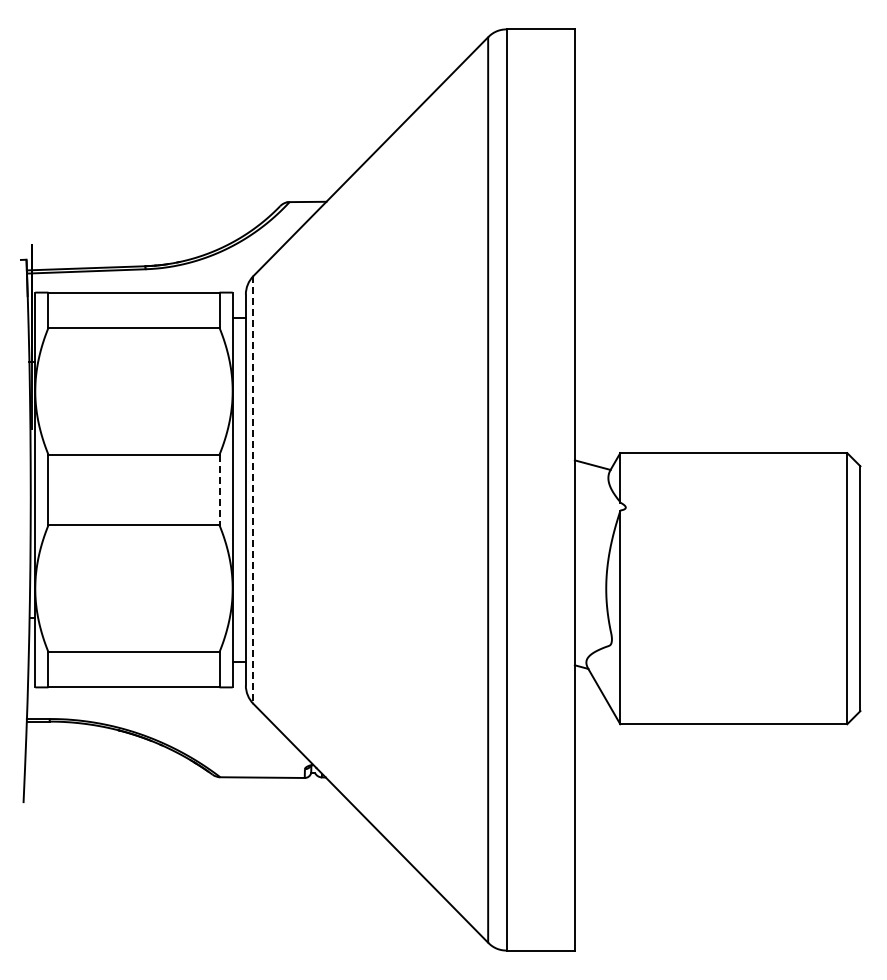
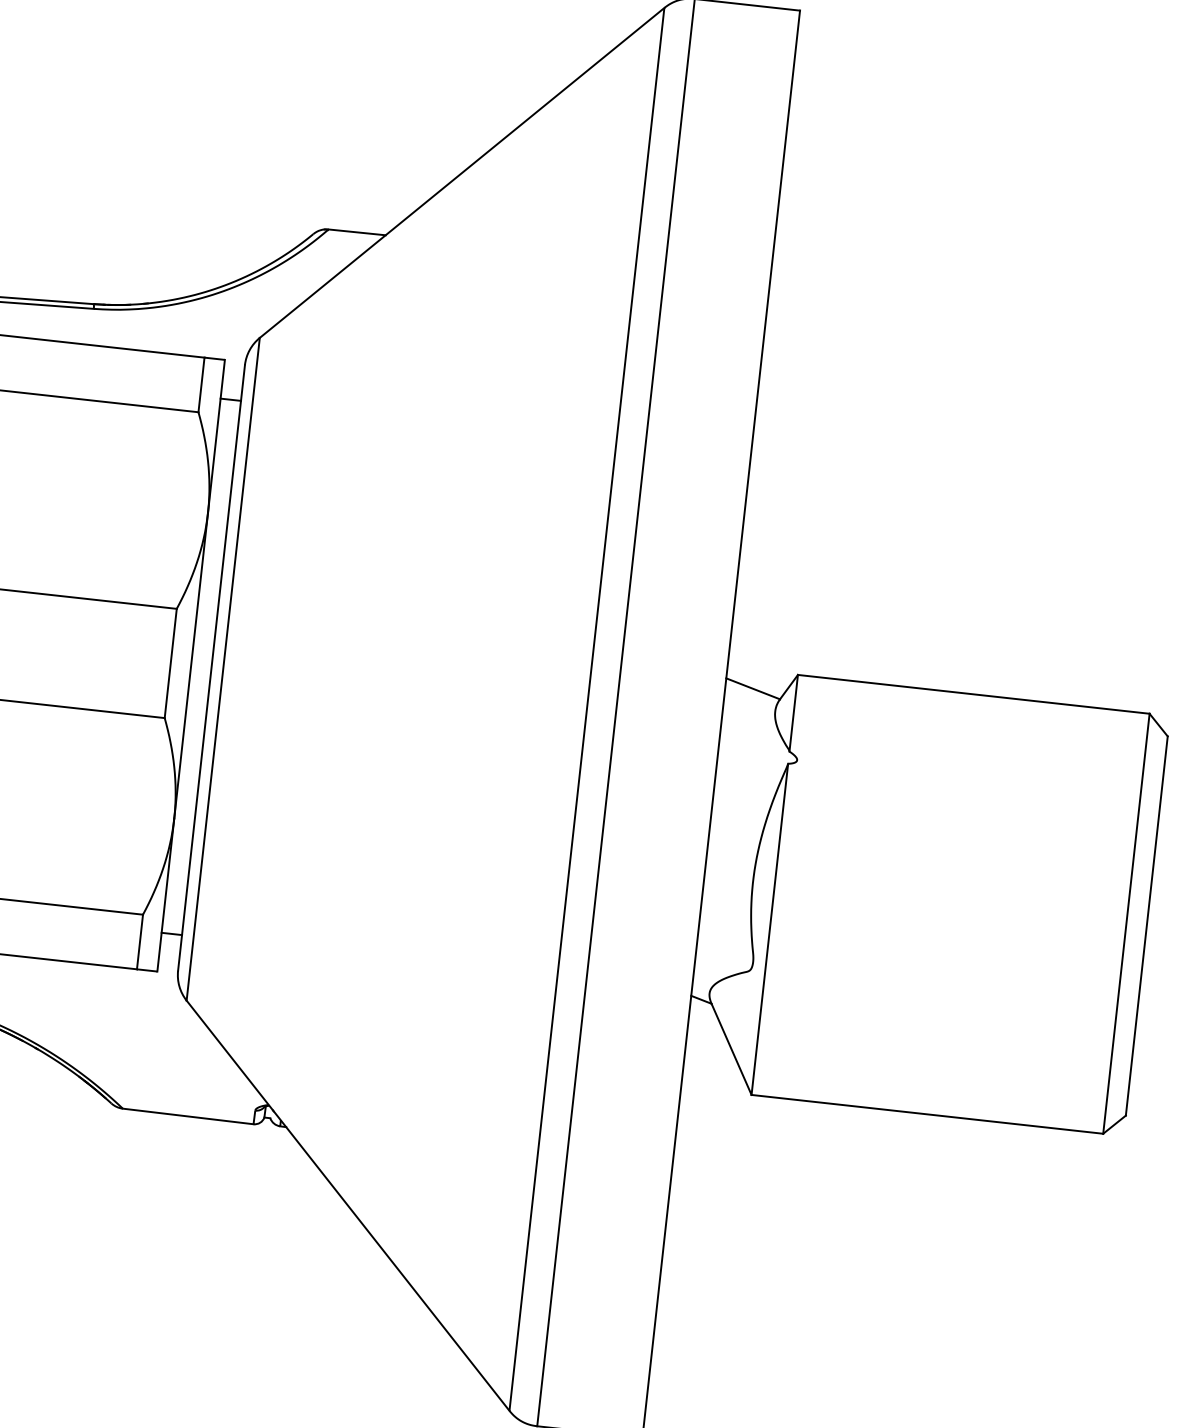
line: (219, 490) -> (170, 664), dashed -> solid
line: (253, 490) -> (223, 670), dashed -> solid

